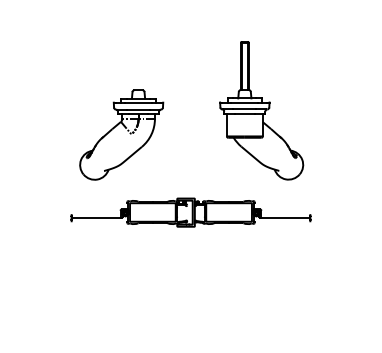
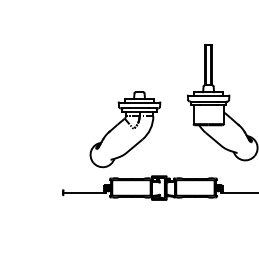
part: (121, 134) -> (125, 129), moved

